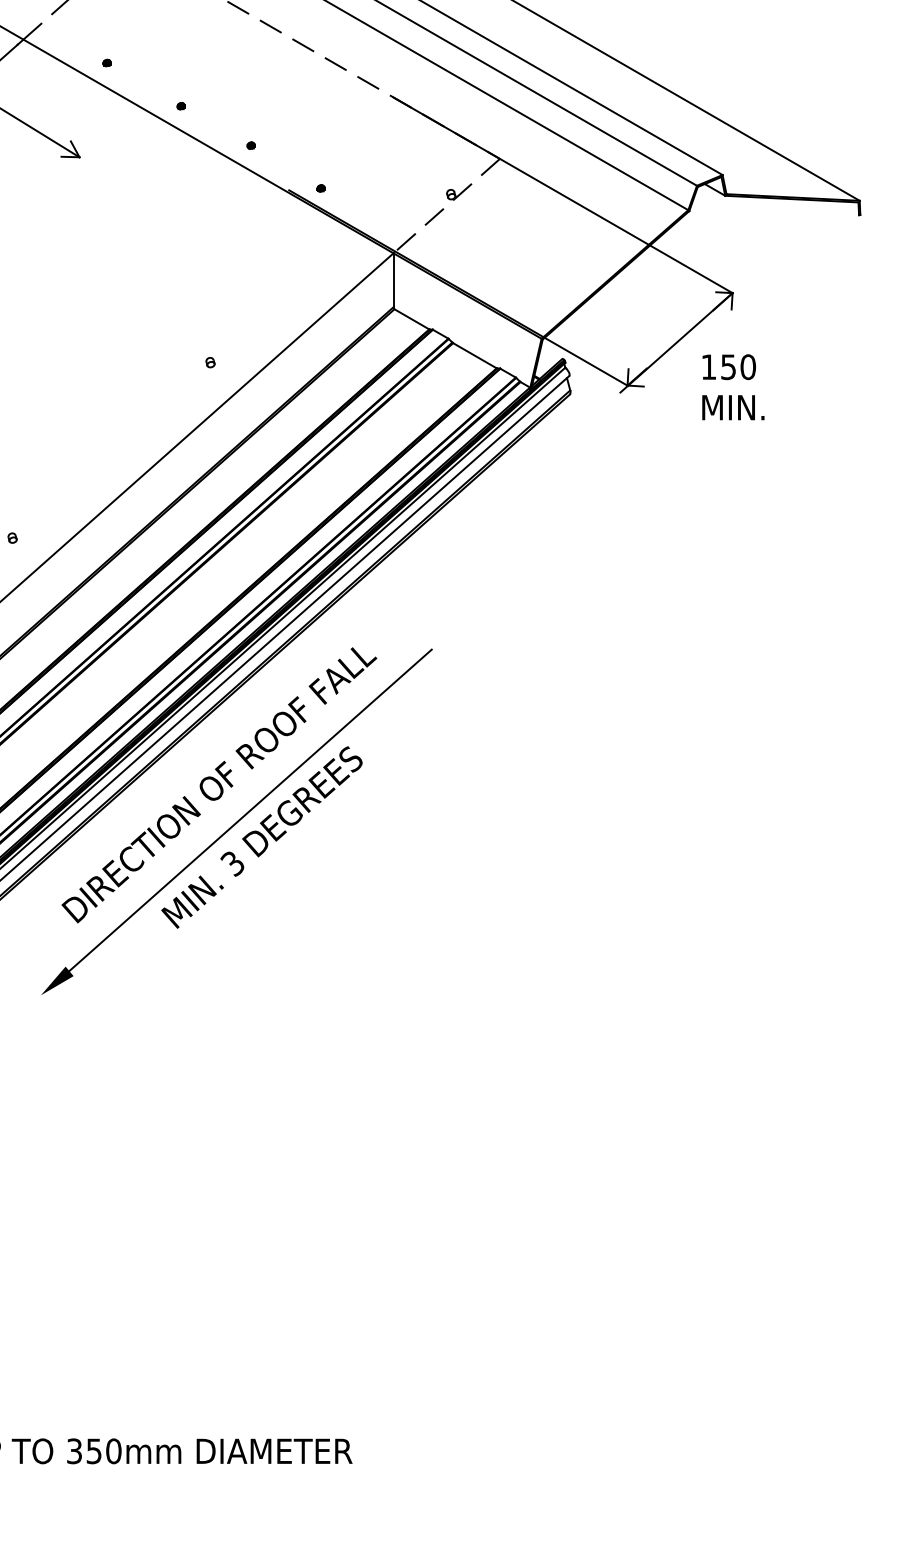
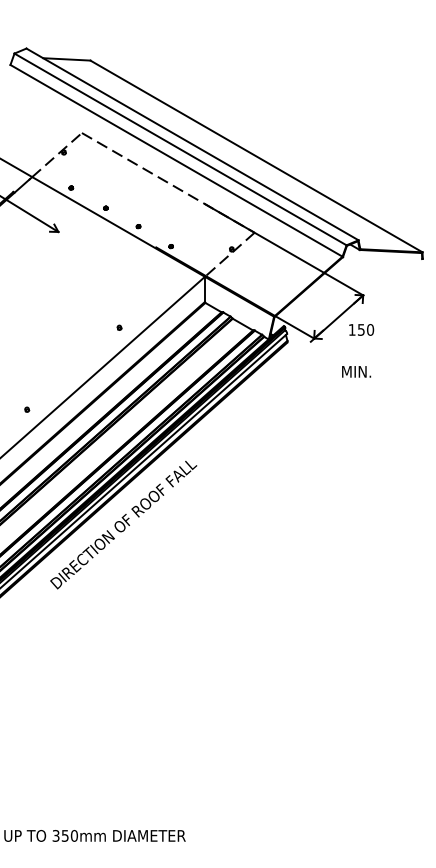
text: (733, 406) -> (356, 371), moved
part: (238, 820) -> (132, 541), removed

